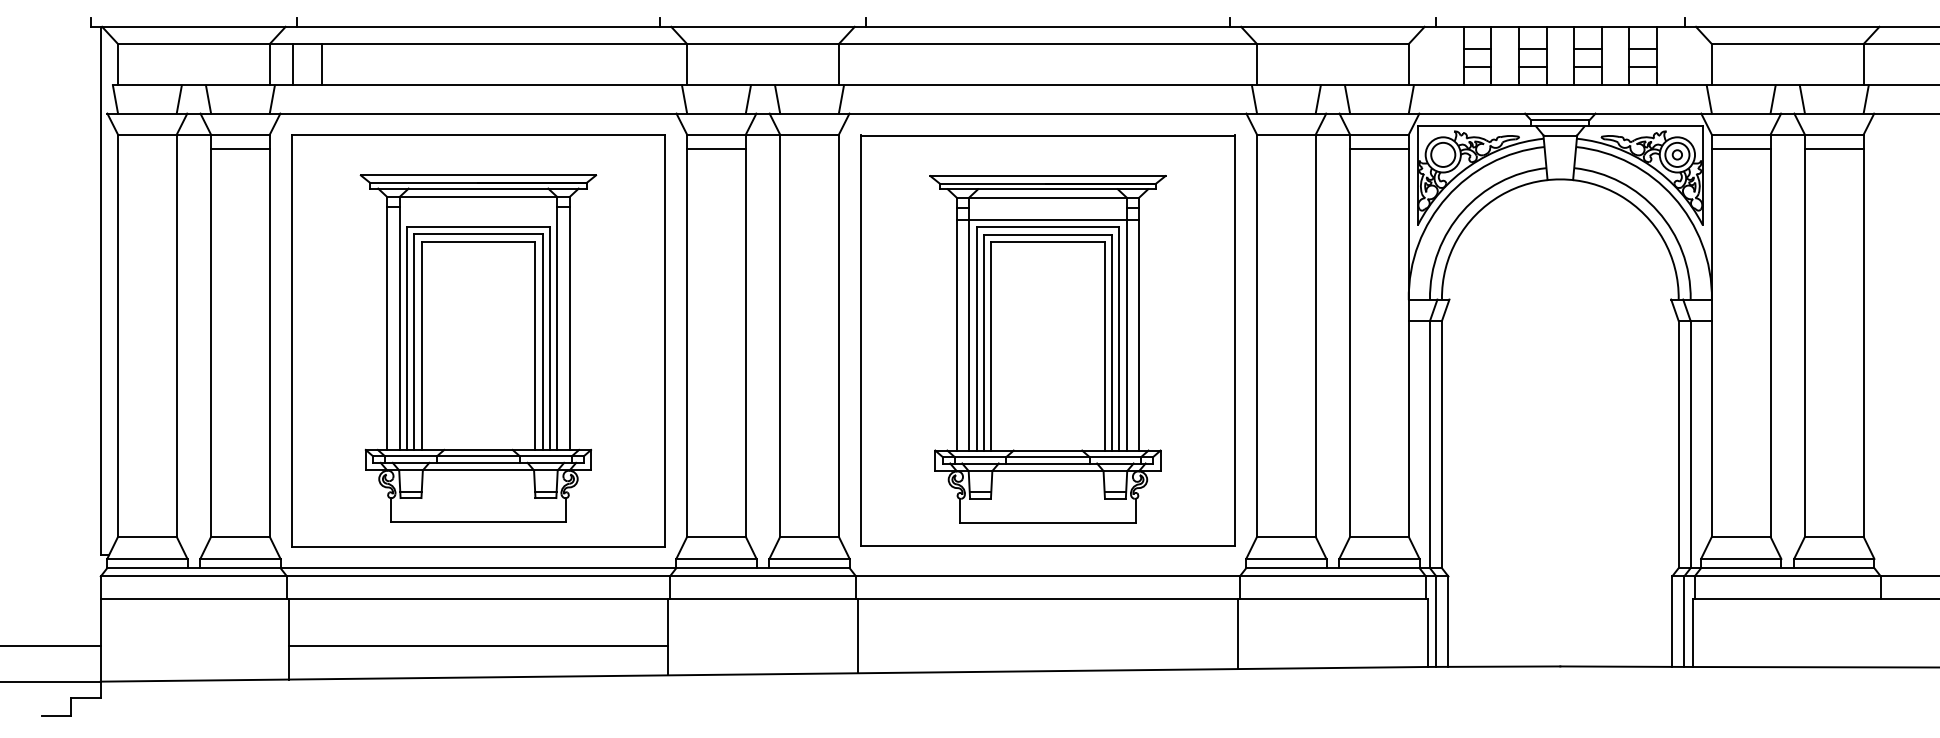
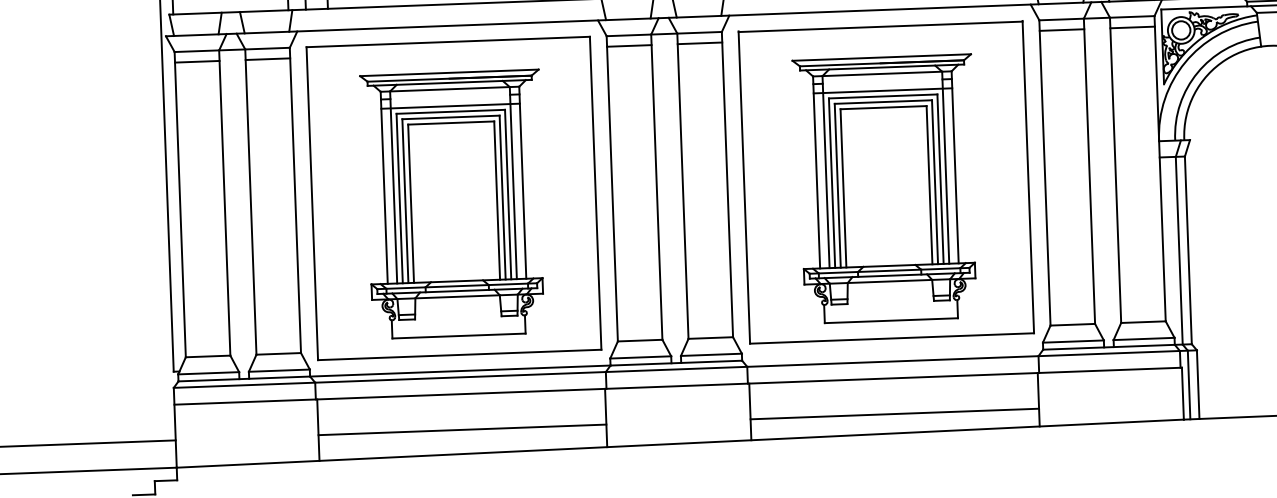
line: (147, 148) -> (197, 61), added
line: (809, 148) -> (699, 43), added
line: (1286, 148) -> (1062, 29), added
line: (478, 219) -> (450, 106), added
line: (1047, 645) -> (894, 413), added

